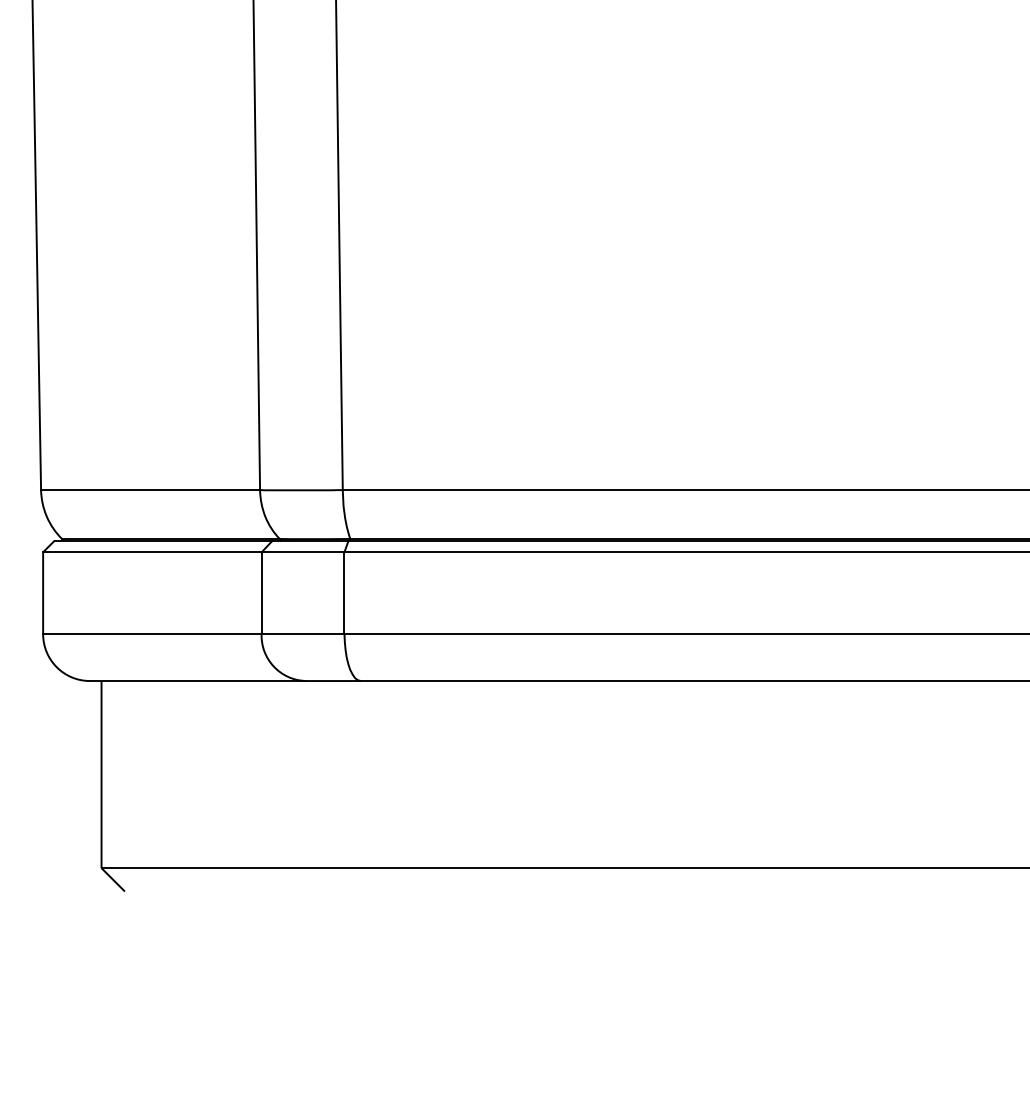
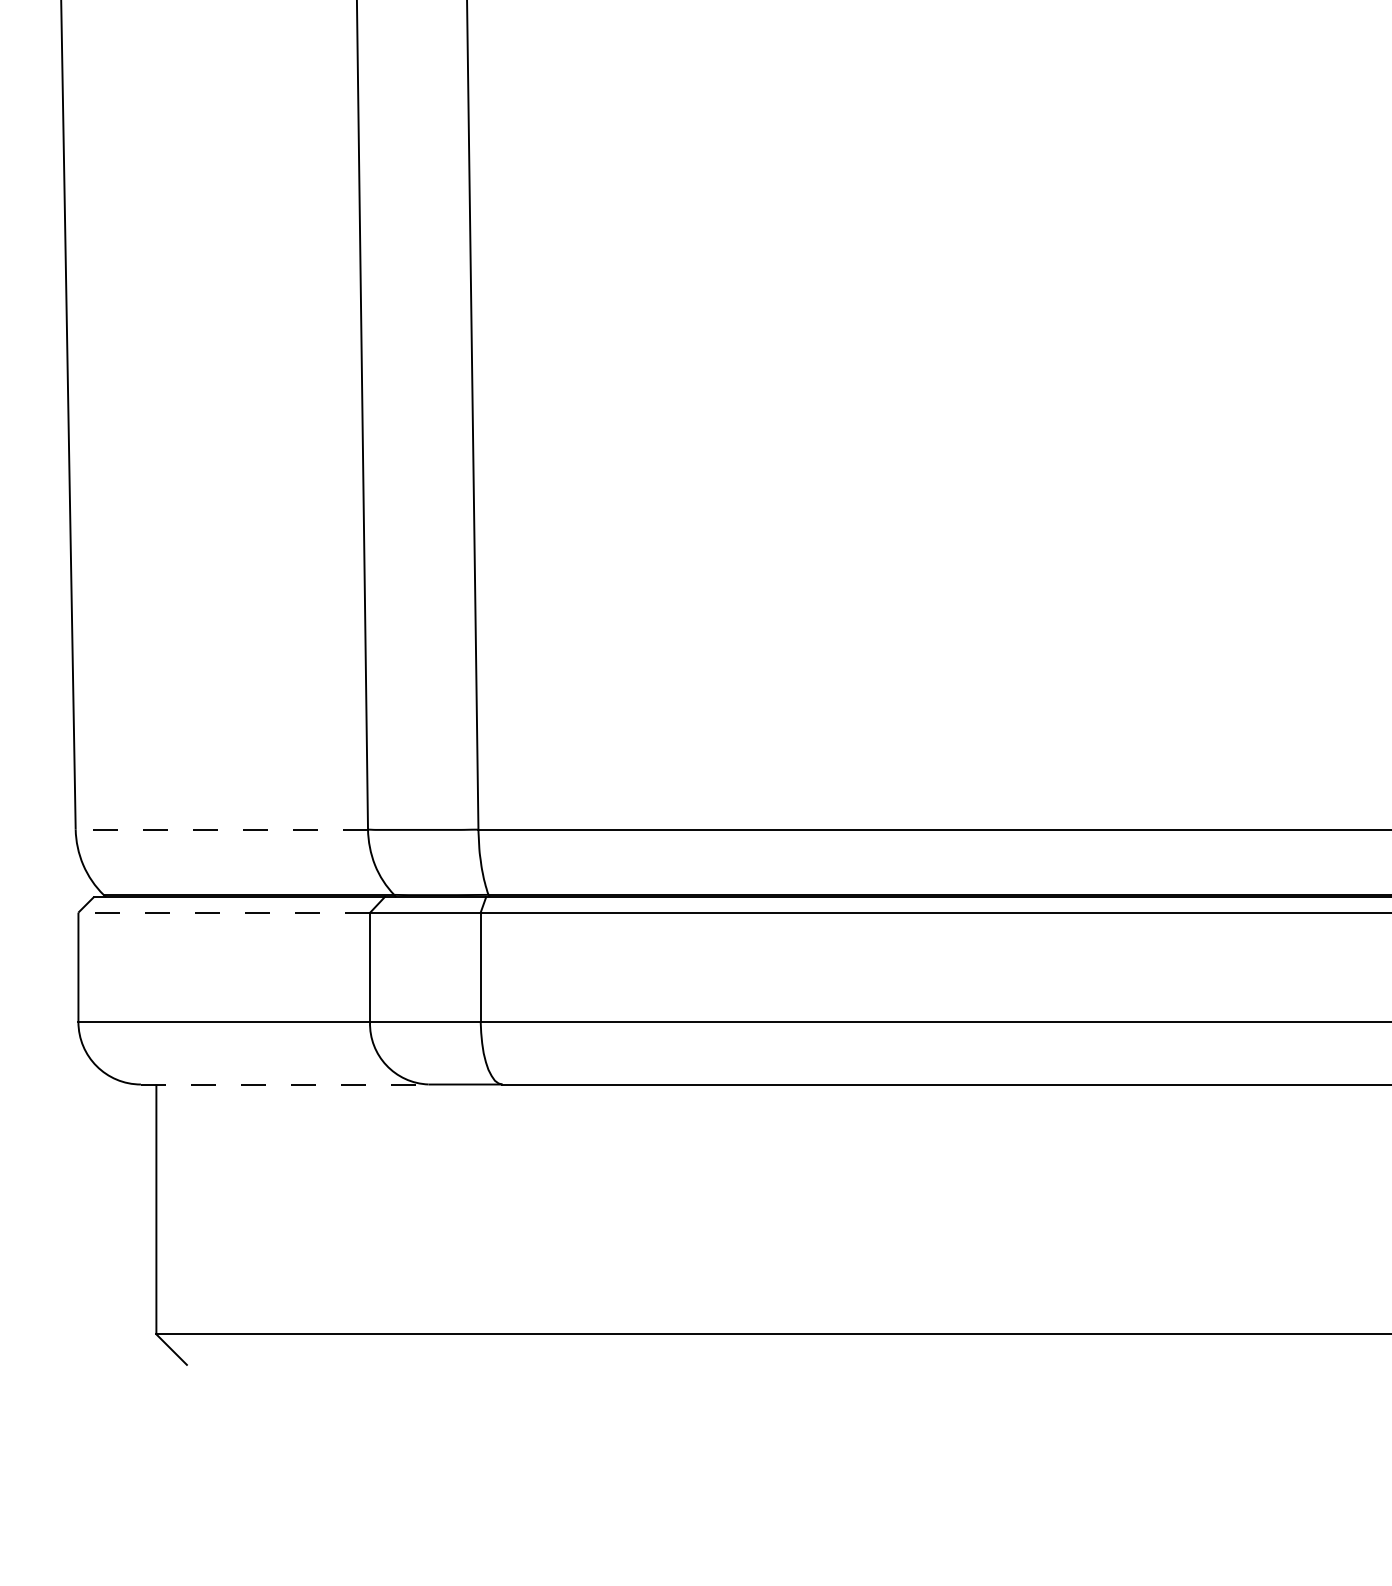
line: (150, 489) -> (221, 829), solid -> dashed
line: (152, 552) -> (224, 912), solid -> dashed
line: (197, 681) -> (284, 1084), solid -> dashed

